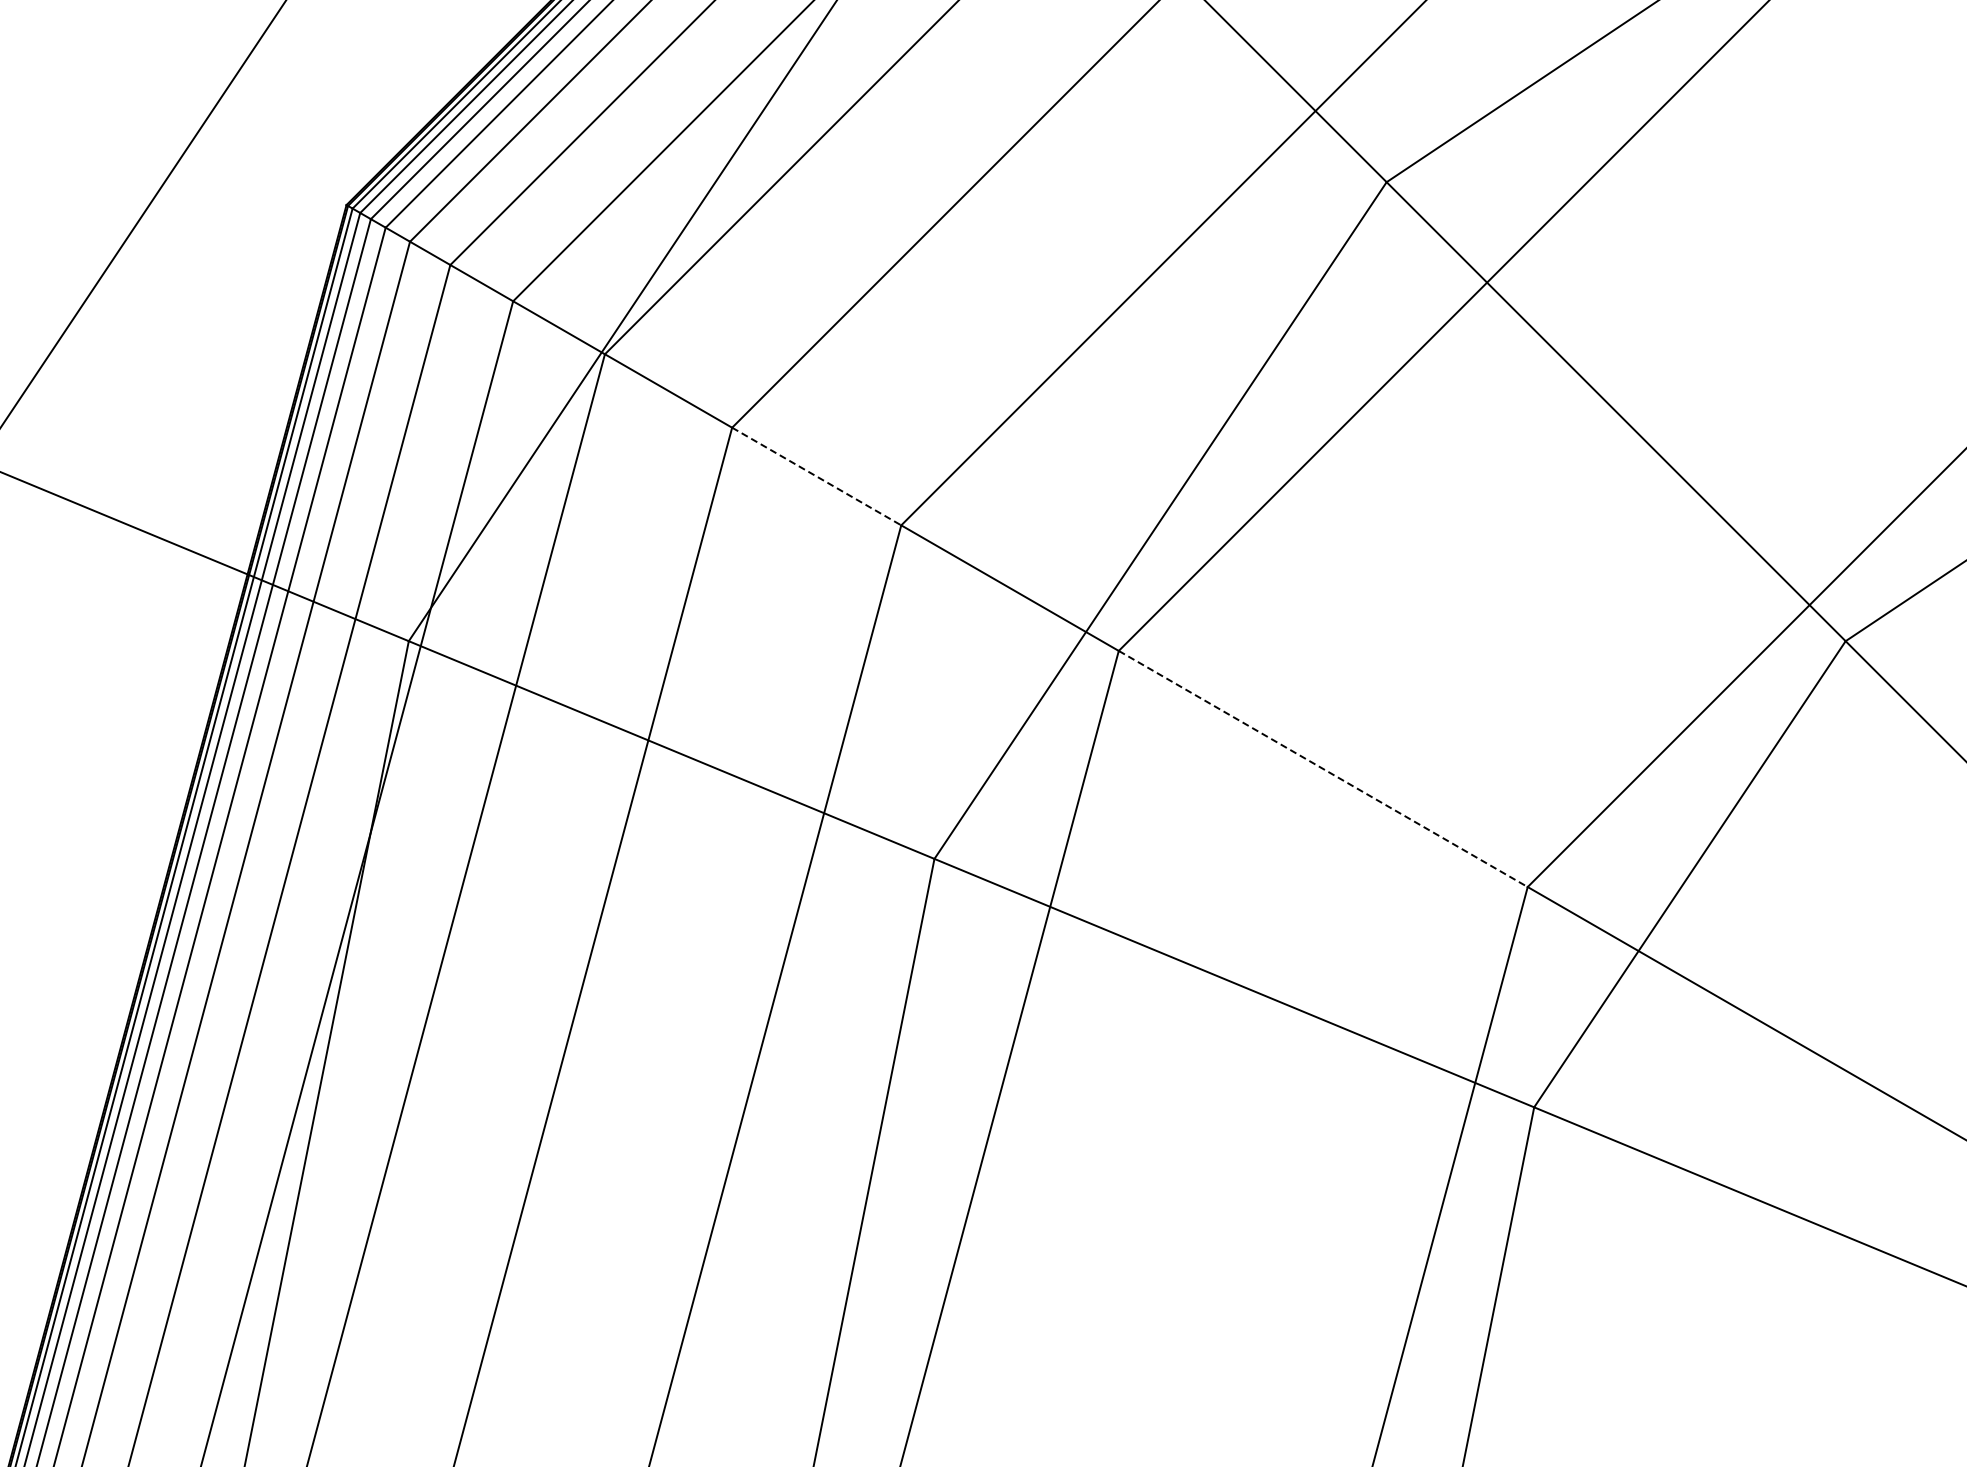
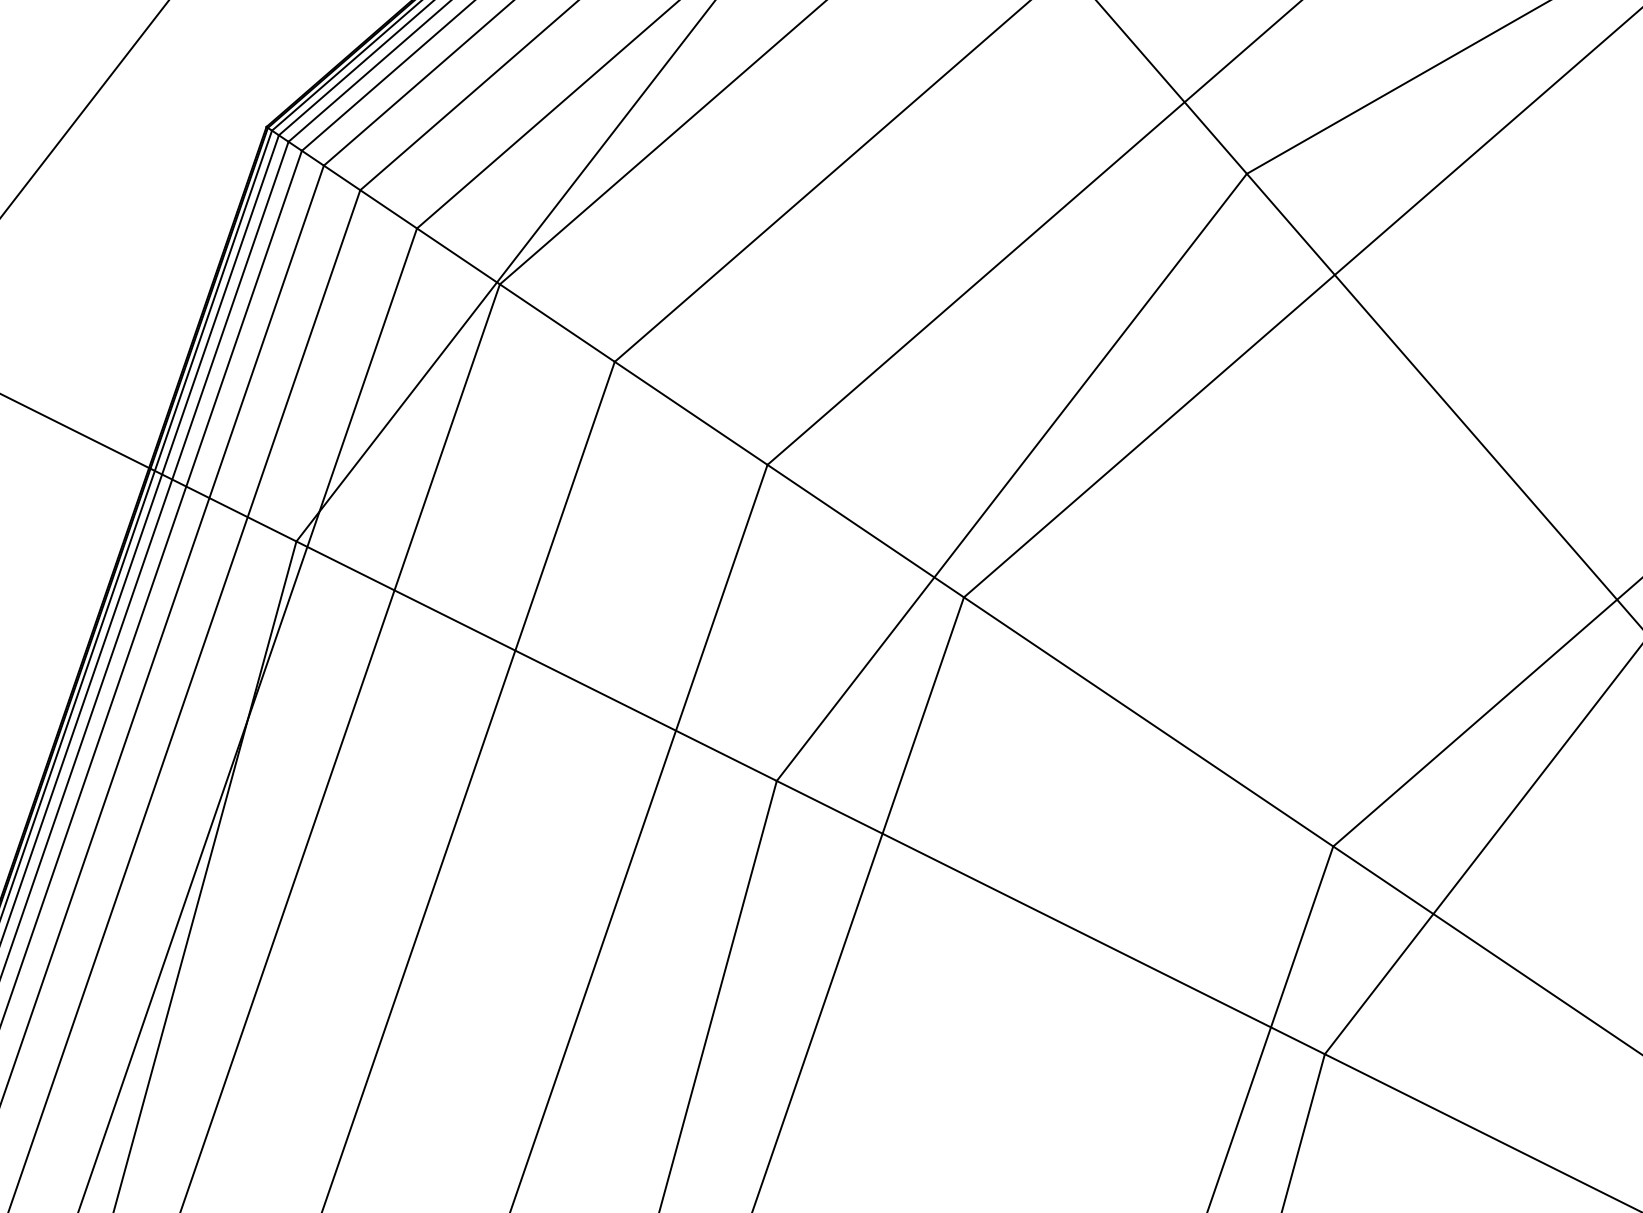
line: (816, 476) -> (690, 413), dashed -> solid
line: (1323, 769) -> (1148, 722), dashed -> solid

